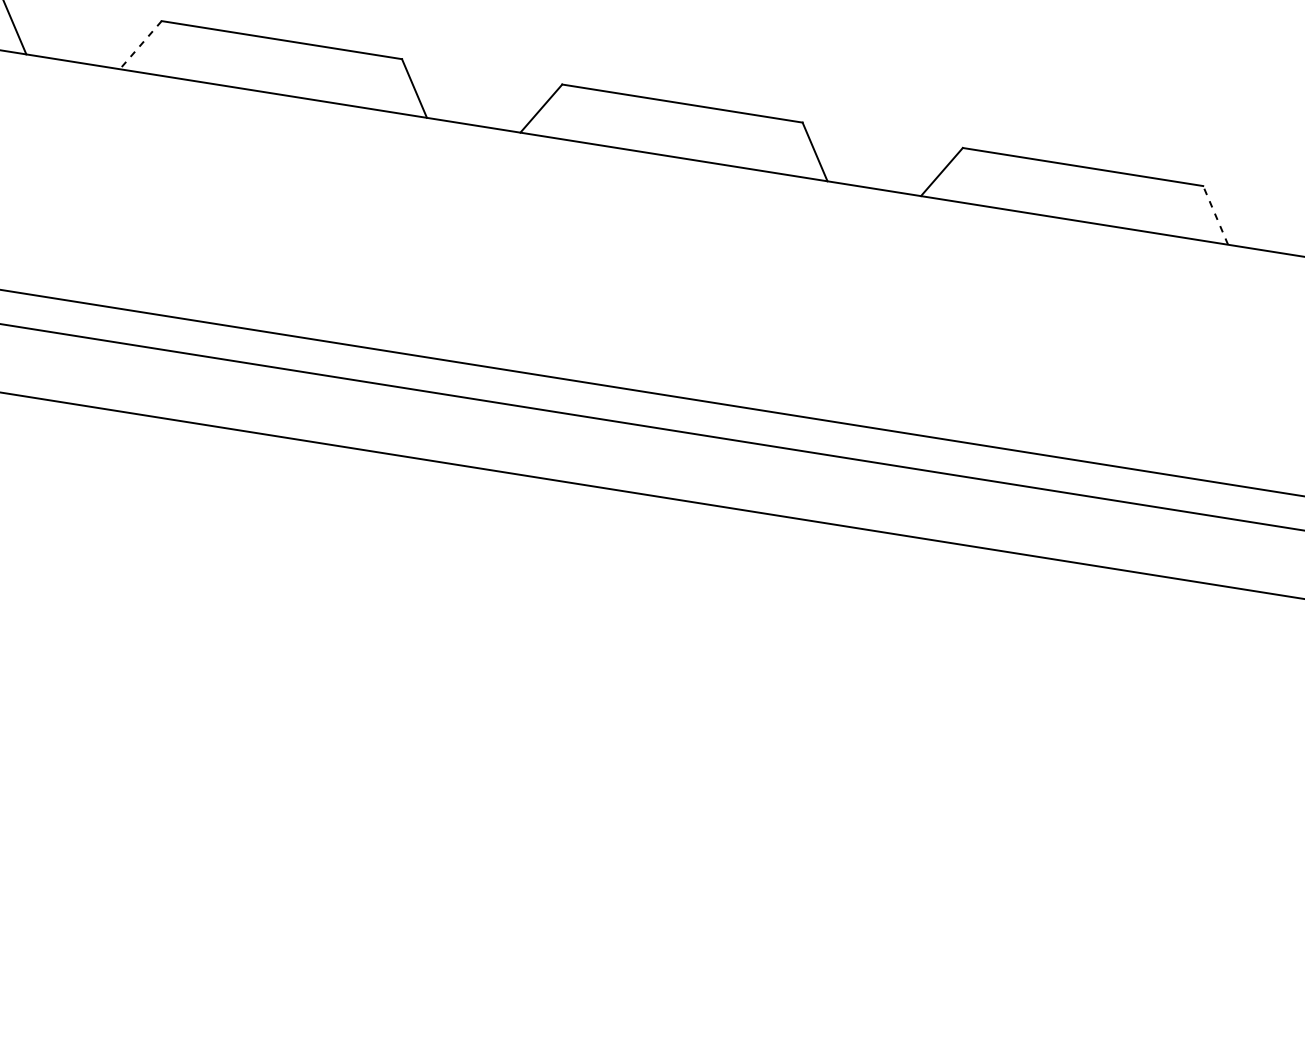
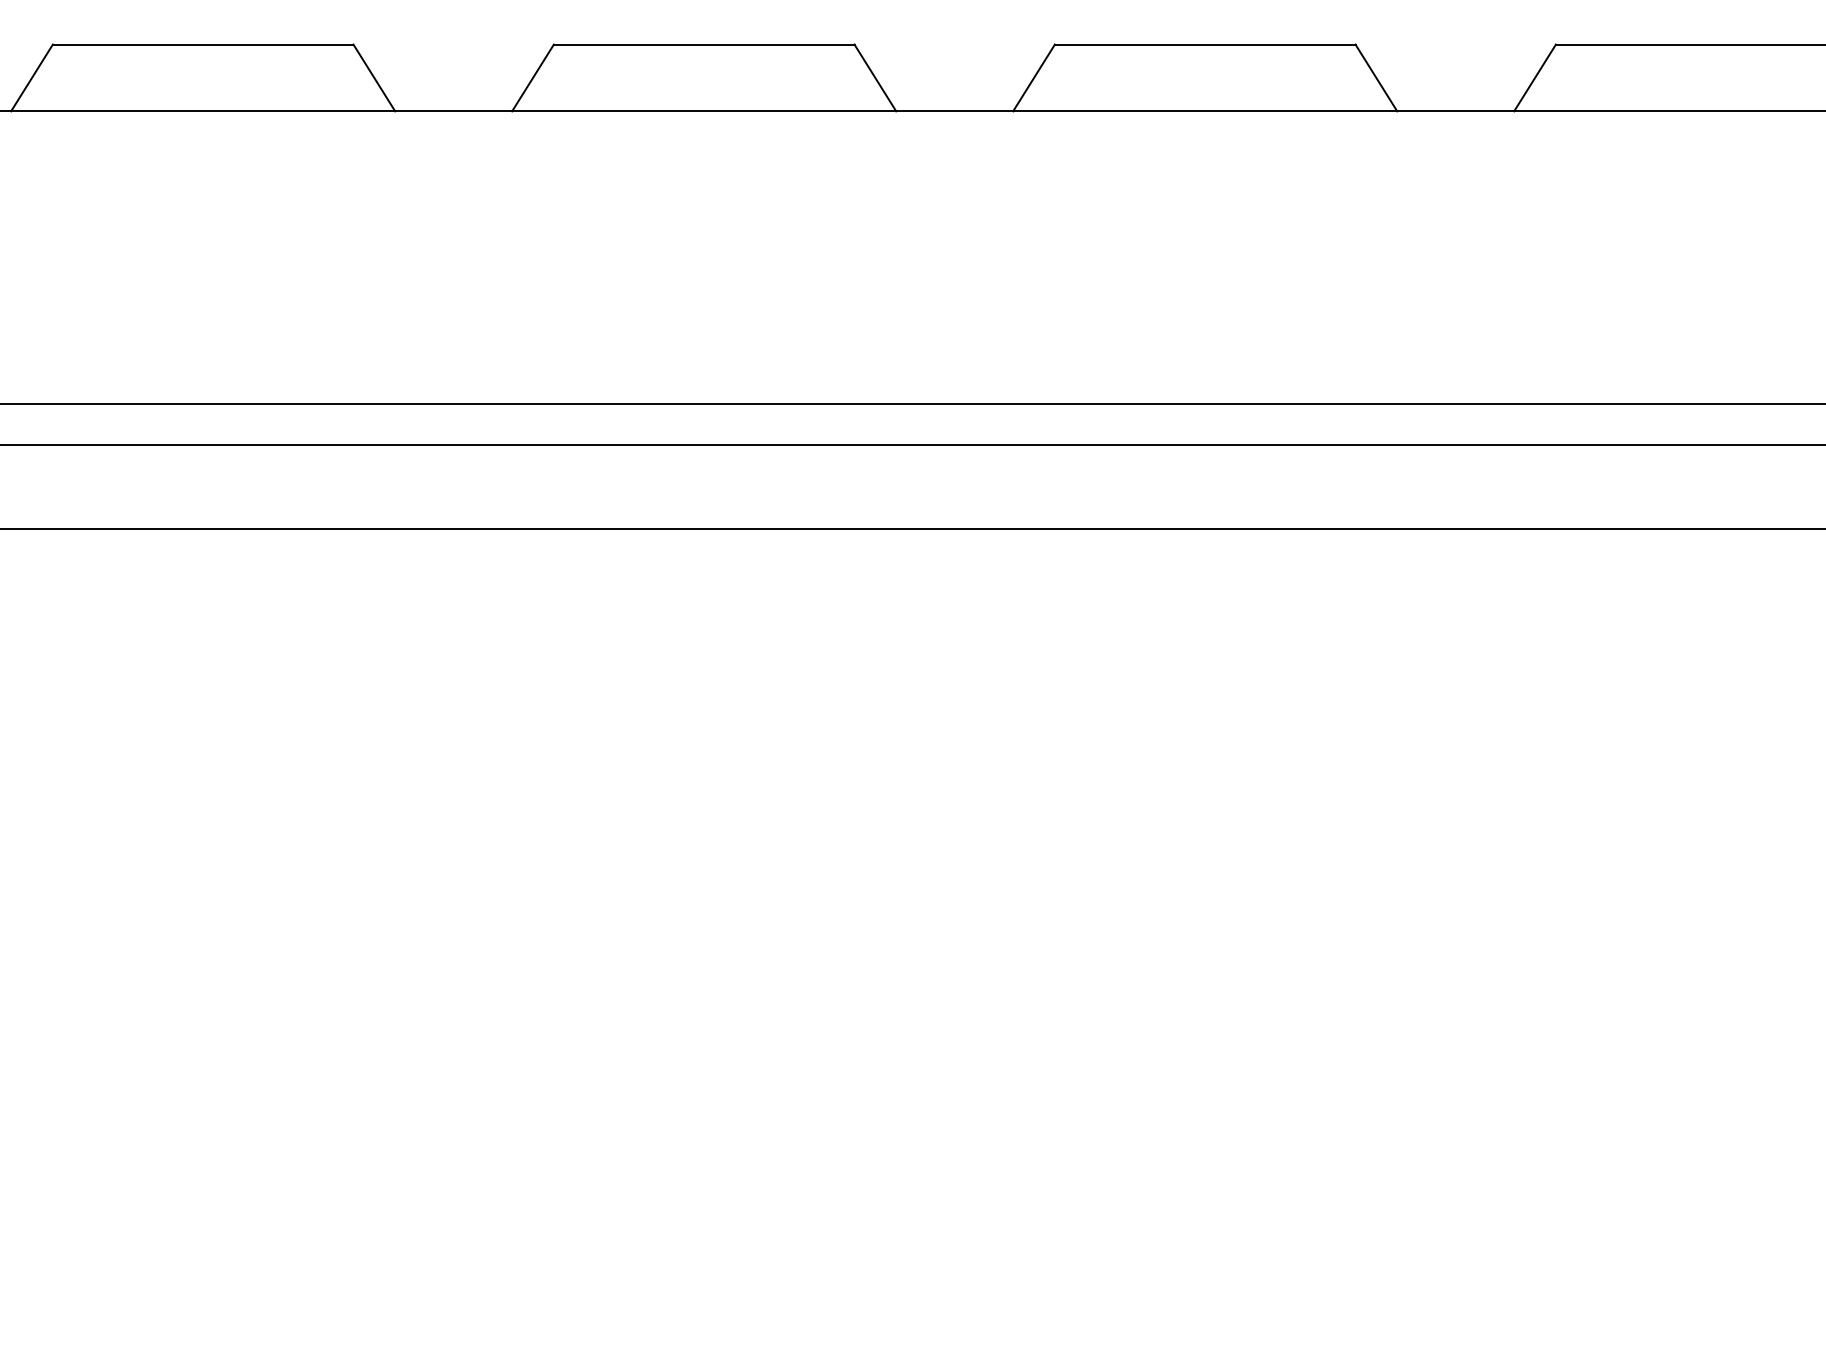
line: (140, 45) -> (31, 78), dashed -> solid
line: (1215, 215) -> (1376, 77), dashed -> solid

